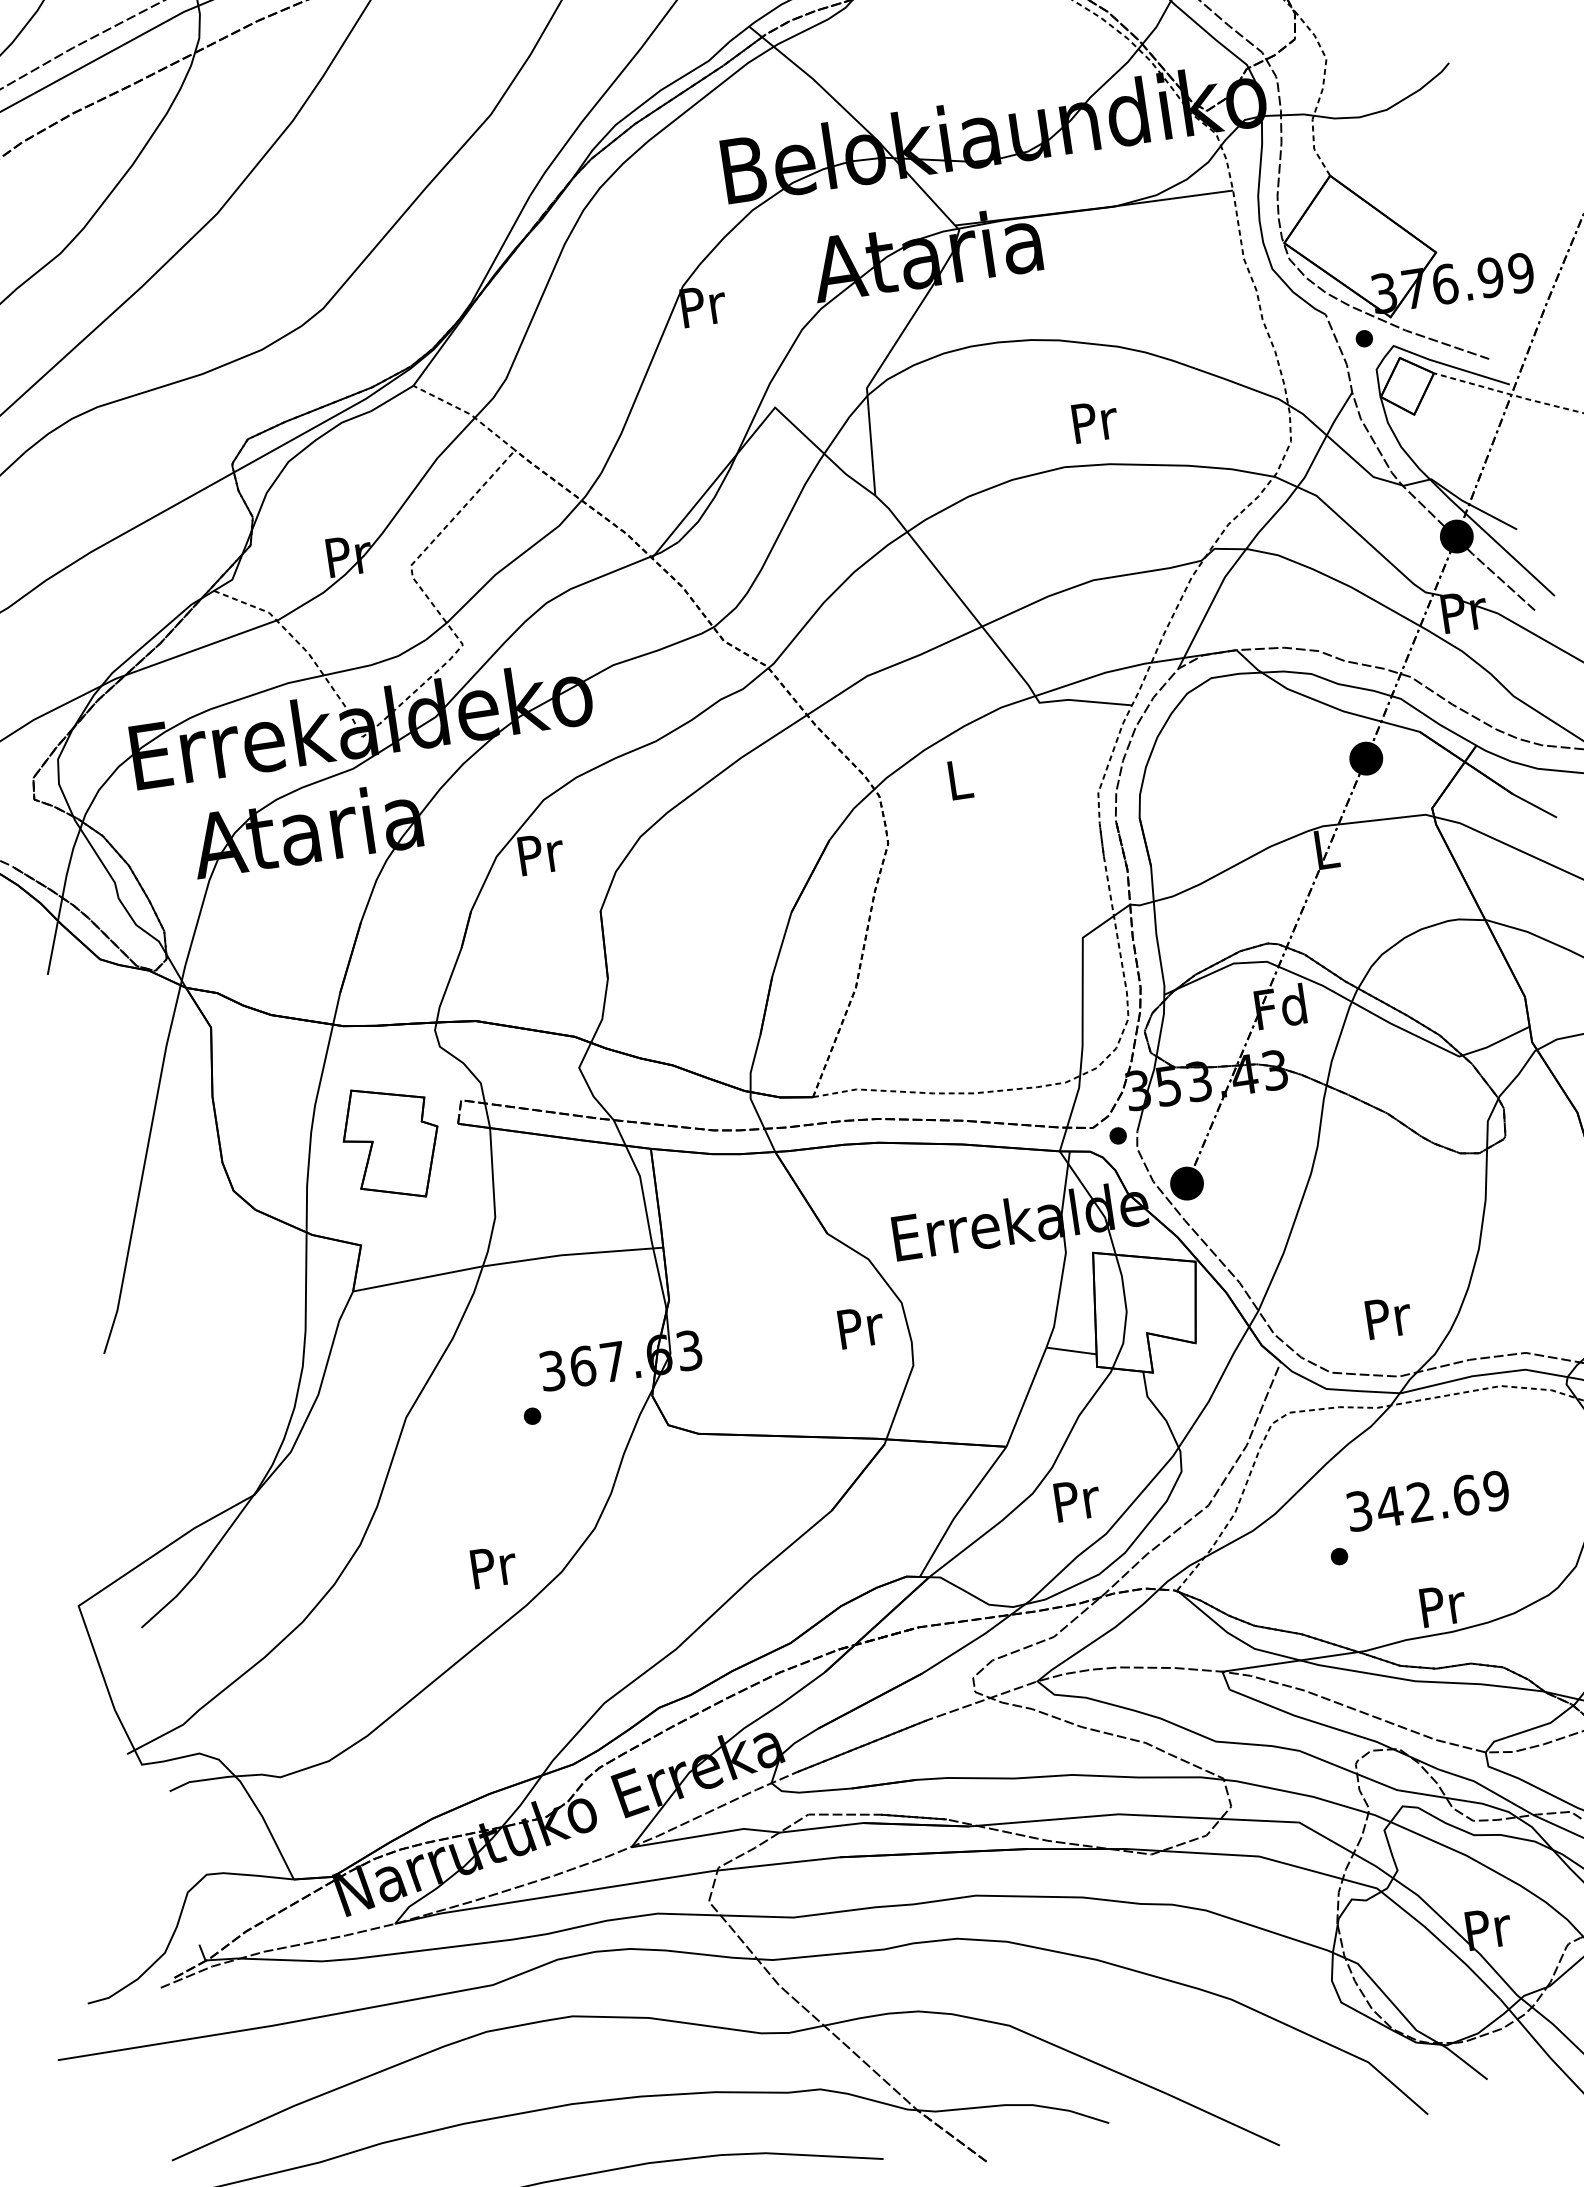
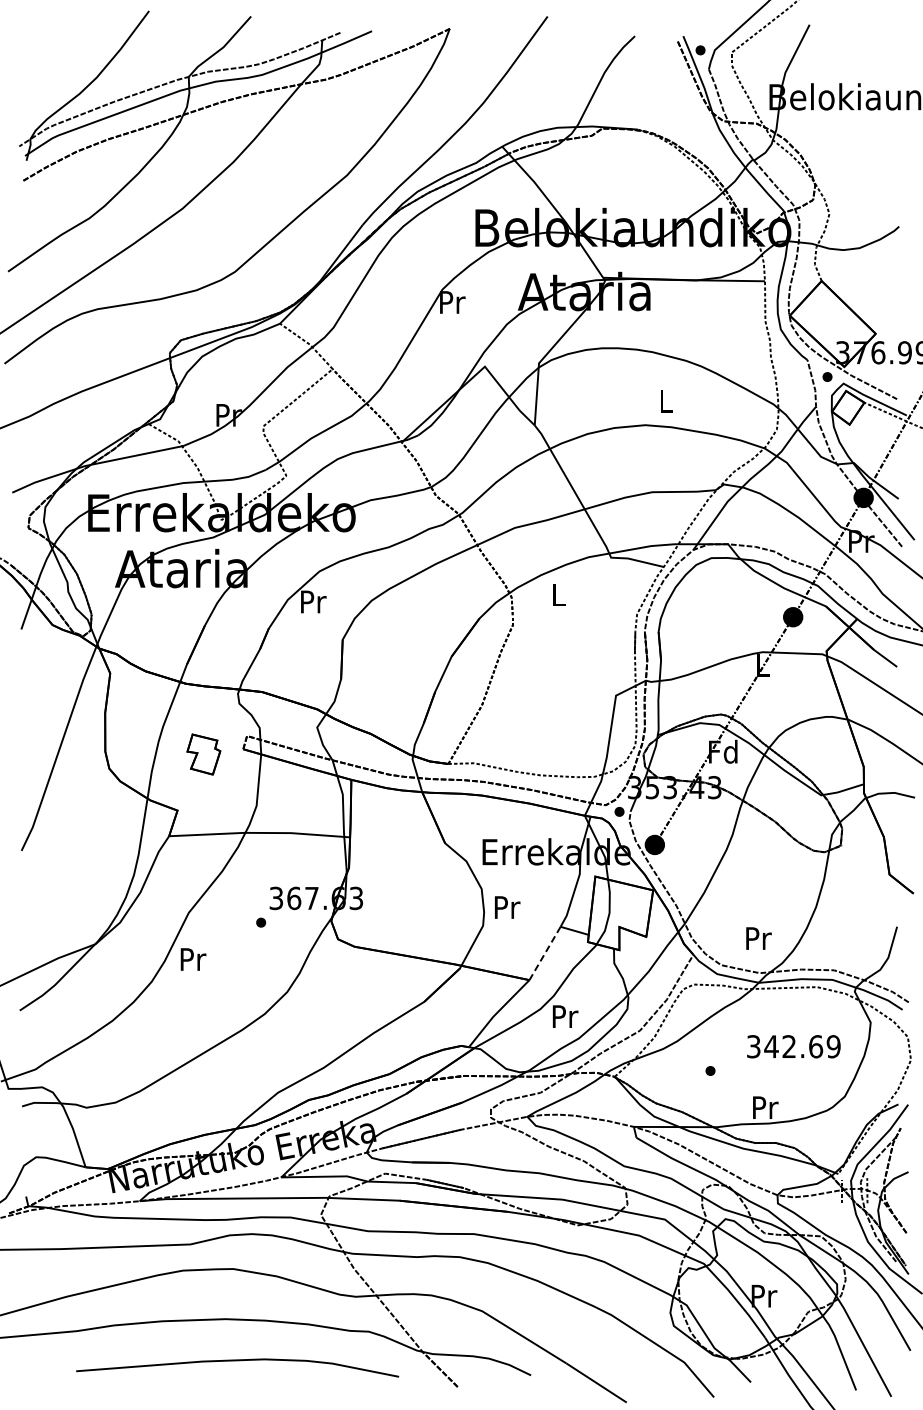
text: (1094, 421) -> (666, 401), Pr -> L
part: (391, 1142) -> (203, 754), size x0.6
text: (861, 1327) -> (507, 907), moved
line: (1027, 1397) -> (545, 953), solid -> dashed
text: (1427, 1500) -> (793, 1046), moved
text: (494, 1566) -> (193, 959), moved

